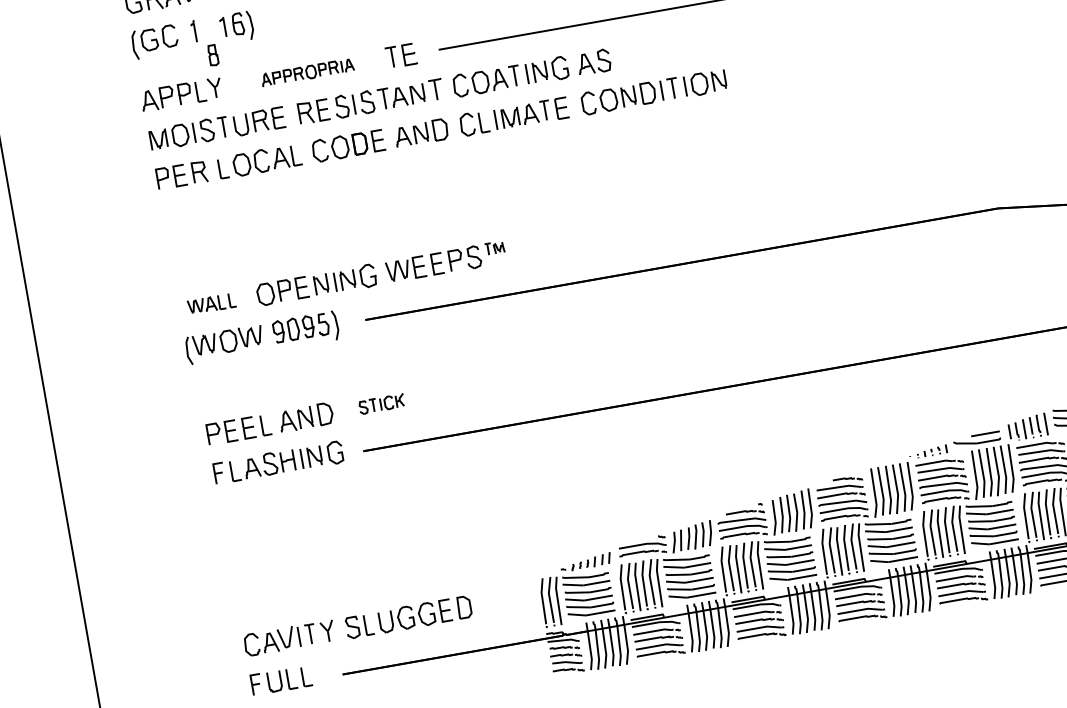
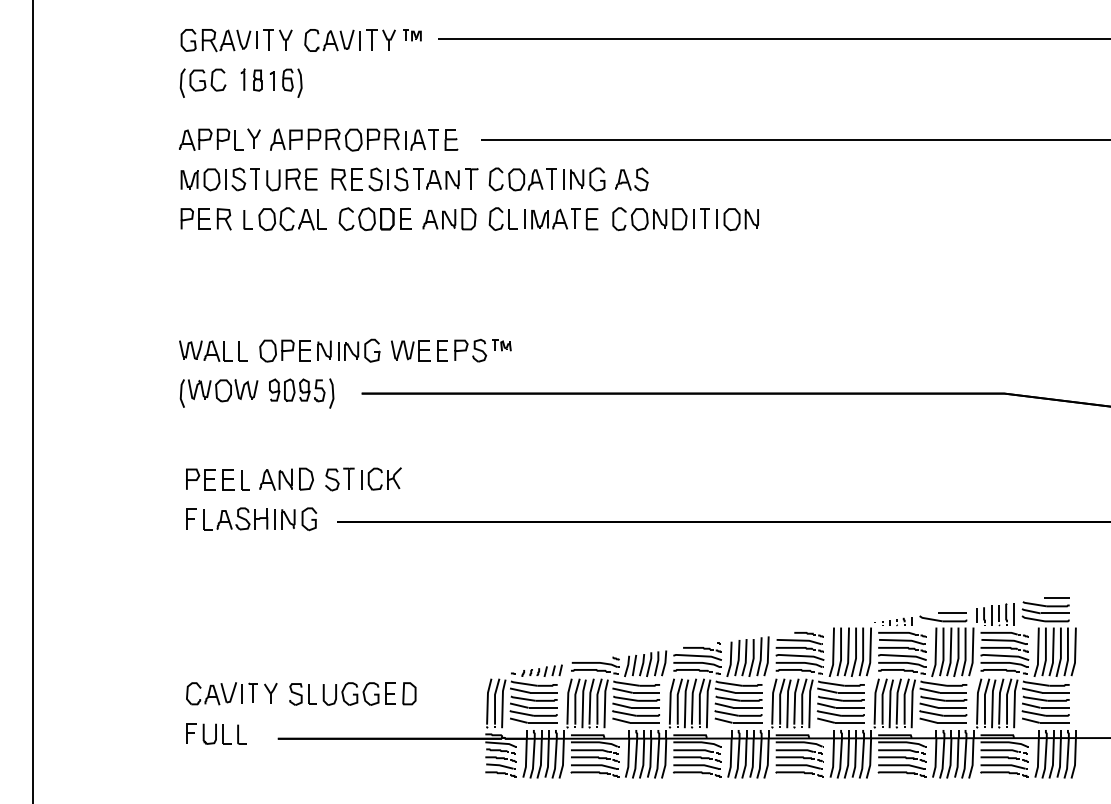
part: (212, 55) -> (257, 80), moved
part: (307, 72) -> (347, 139), size x1.67
part: (211, 303) -> (213, 350), size x1.43
part: (381, 404) -> (363, 479), size x1.67

